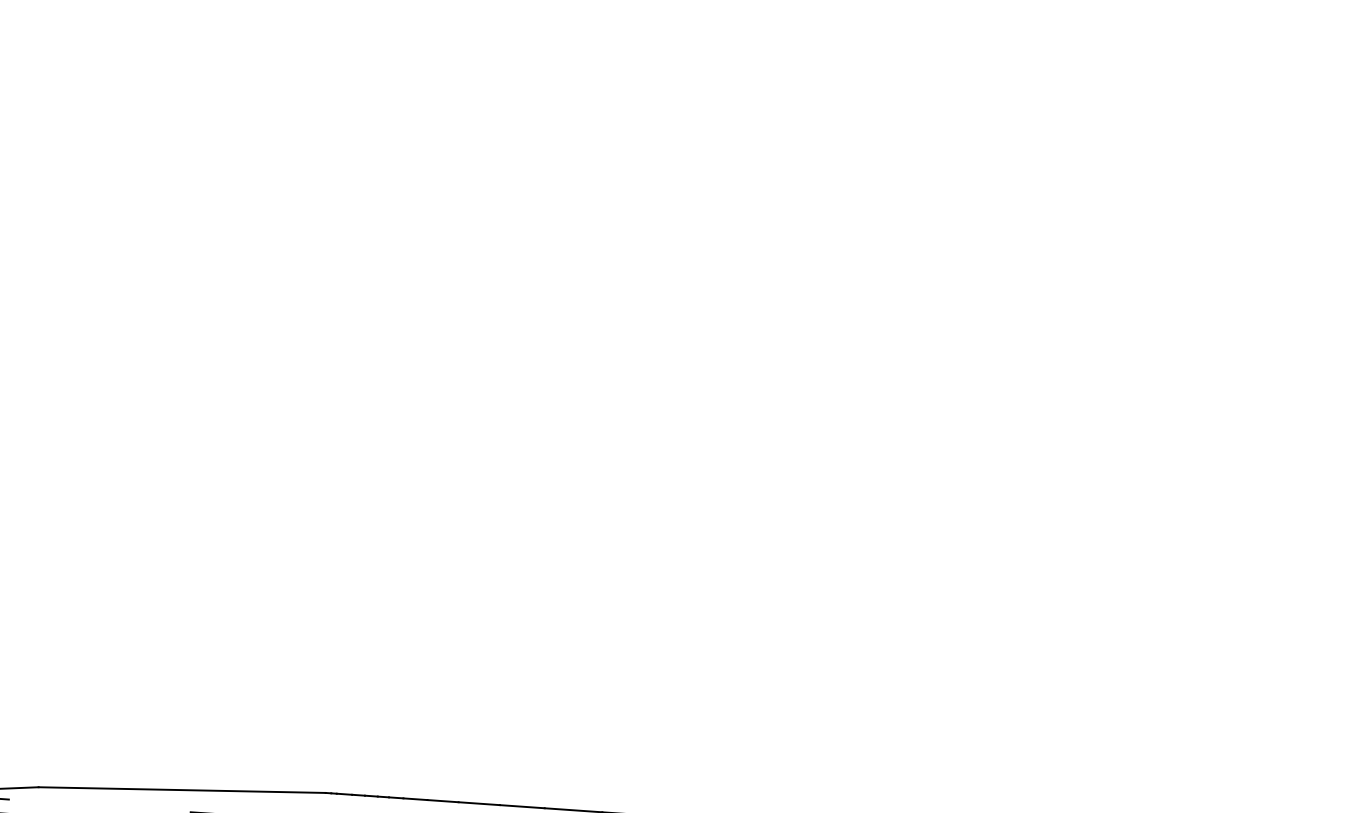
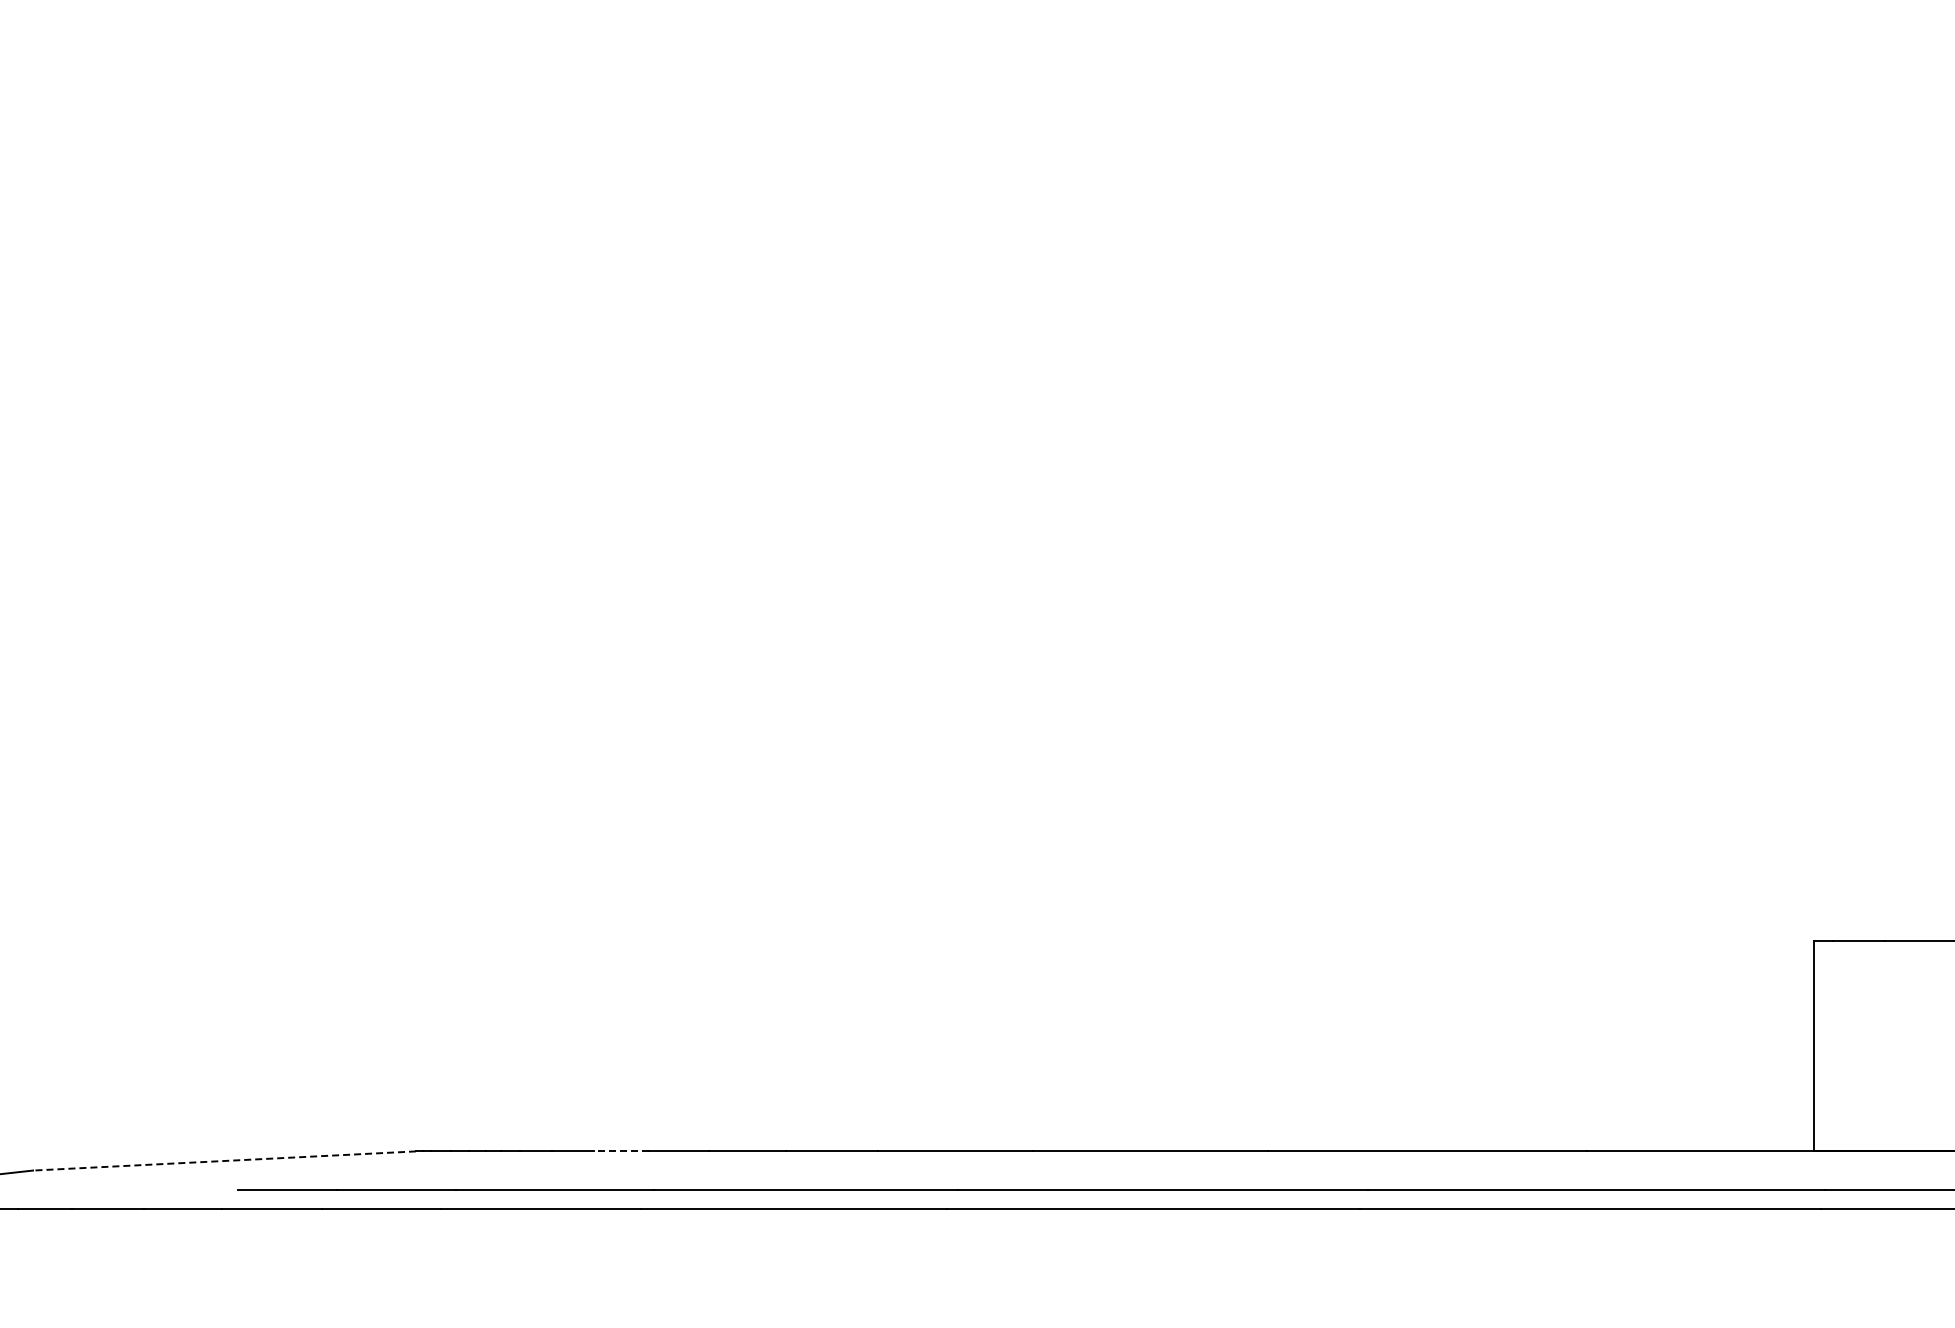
line: (182, 789) -> (224, 1160), solid -> dashed
line: (479, 803) -> (621, 1151), solid -> dashed

